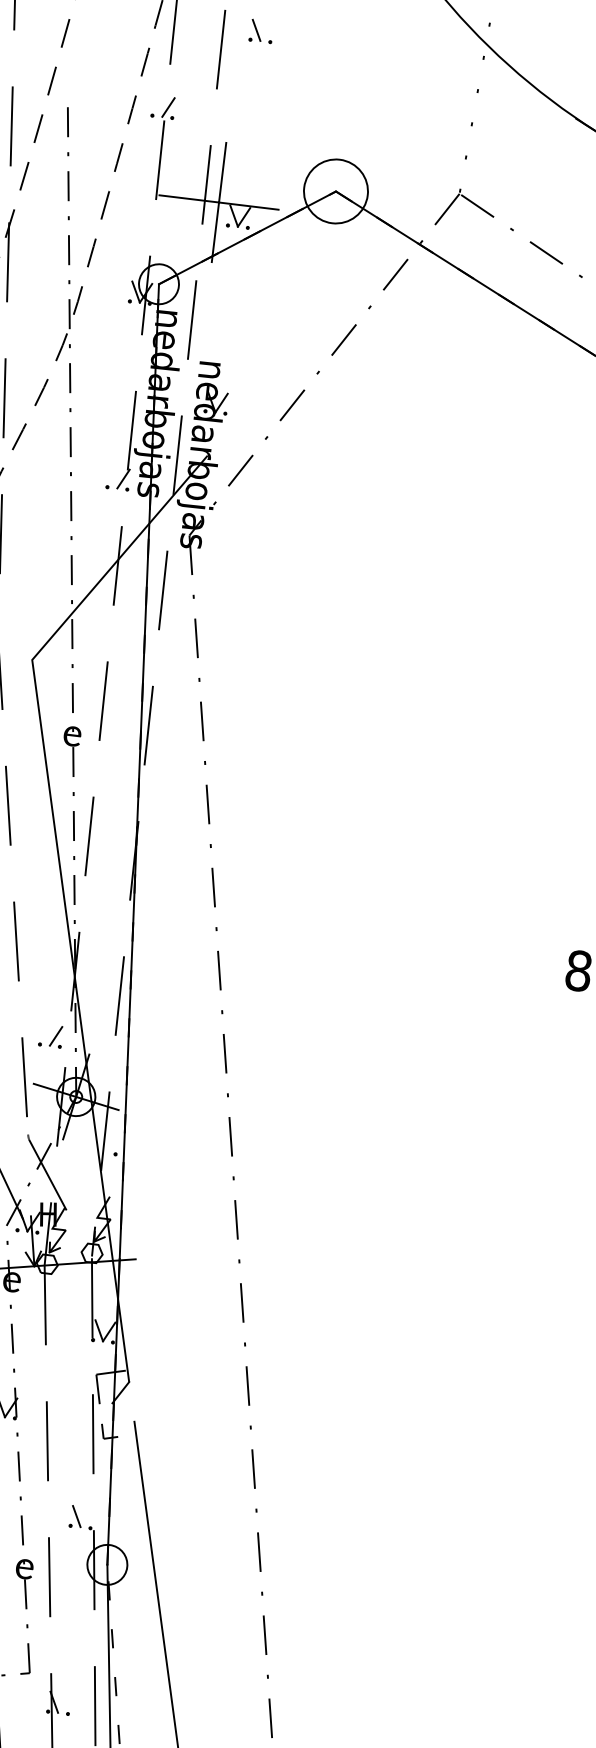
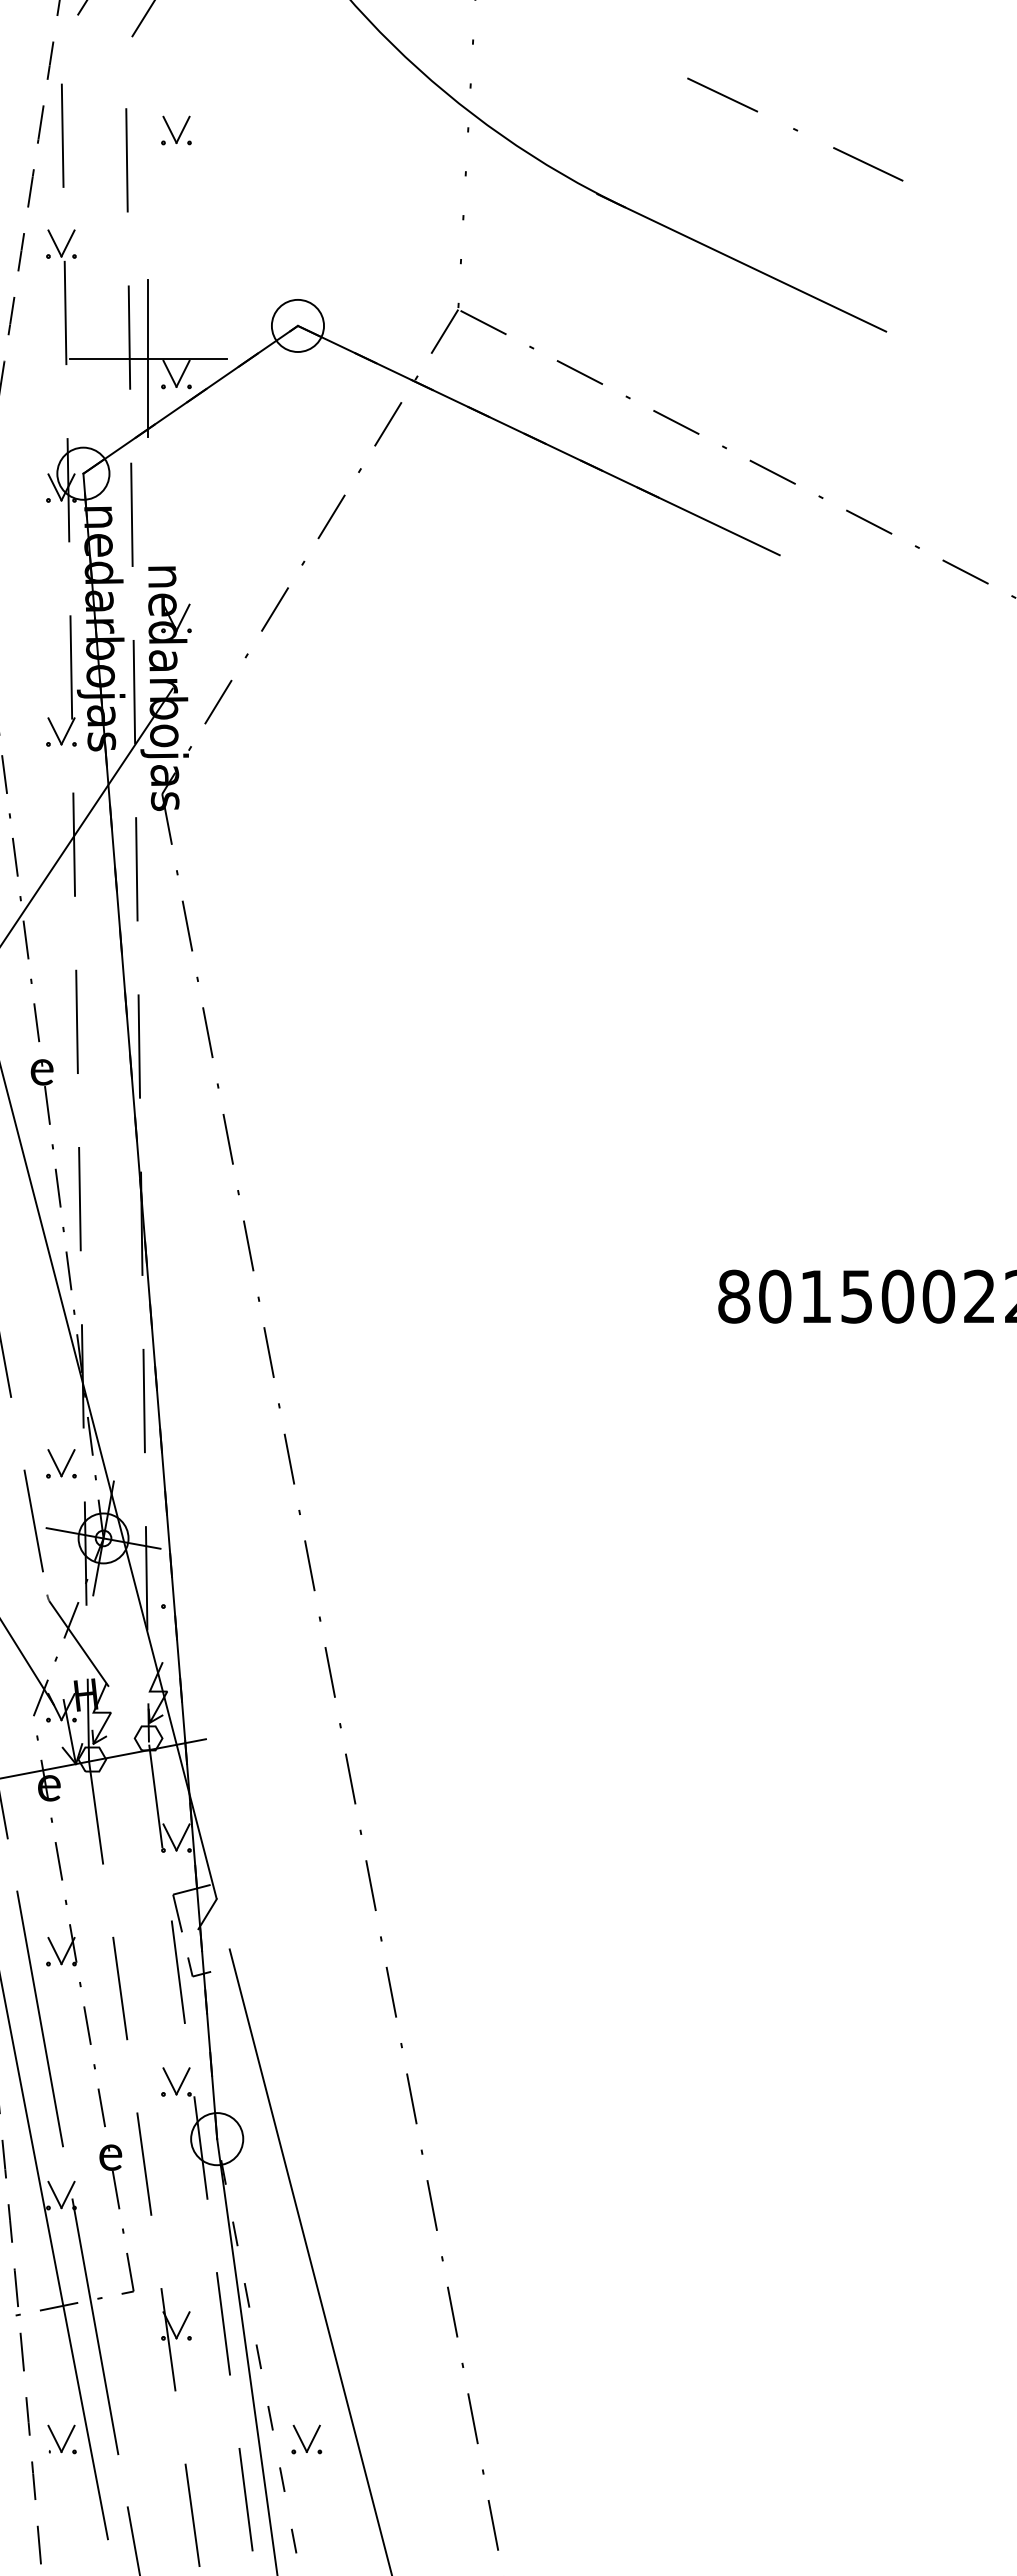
line: (266, 31) -> (182, 129), added
line: (158, 106) -> (54, 243), added
circle: (335, 191) -> (297, 325), size x0.62
line: (113, 477) -> (54, 731), added
line: (45, 1035) -> (54, 1463), added
line: (86, 1517) -> (182, 2081), added
line: (63, 1703) -> (182, 2325), added

